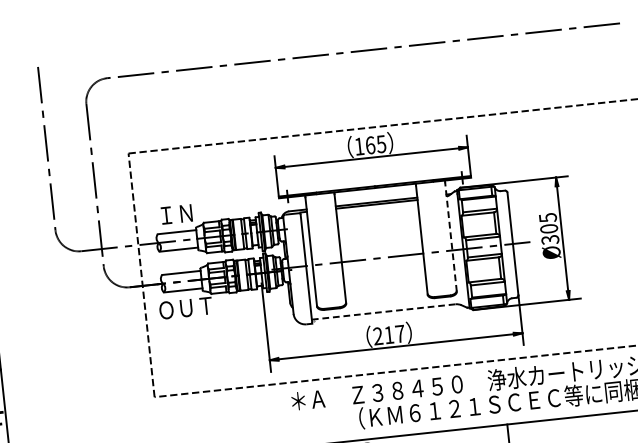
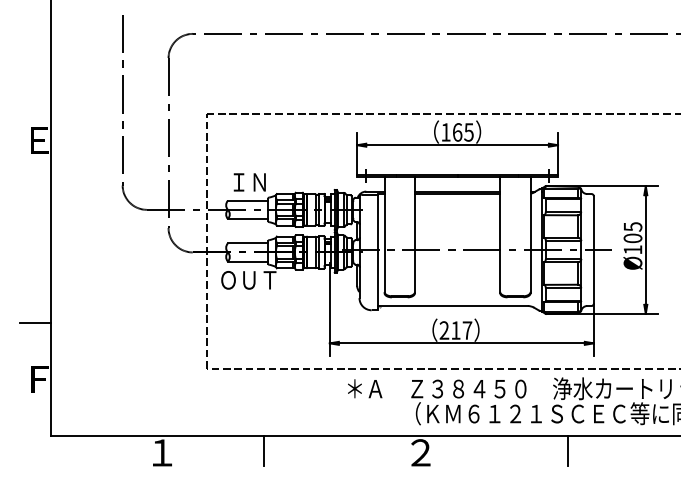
line: (450, 236) -> (530, 235), dashed -> solid
text: (549, 239) -> (632, 249), Ø305 -> Ø105
line: (384, 312) -> (453, 306), dashed -> solid

